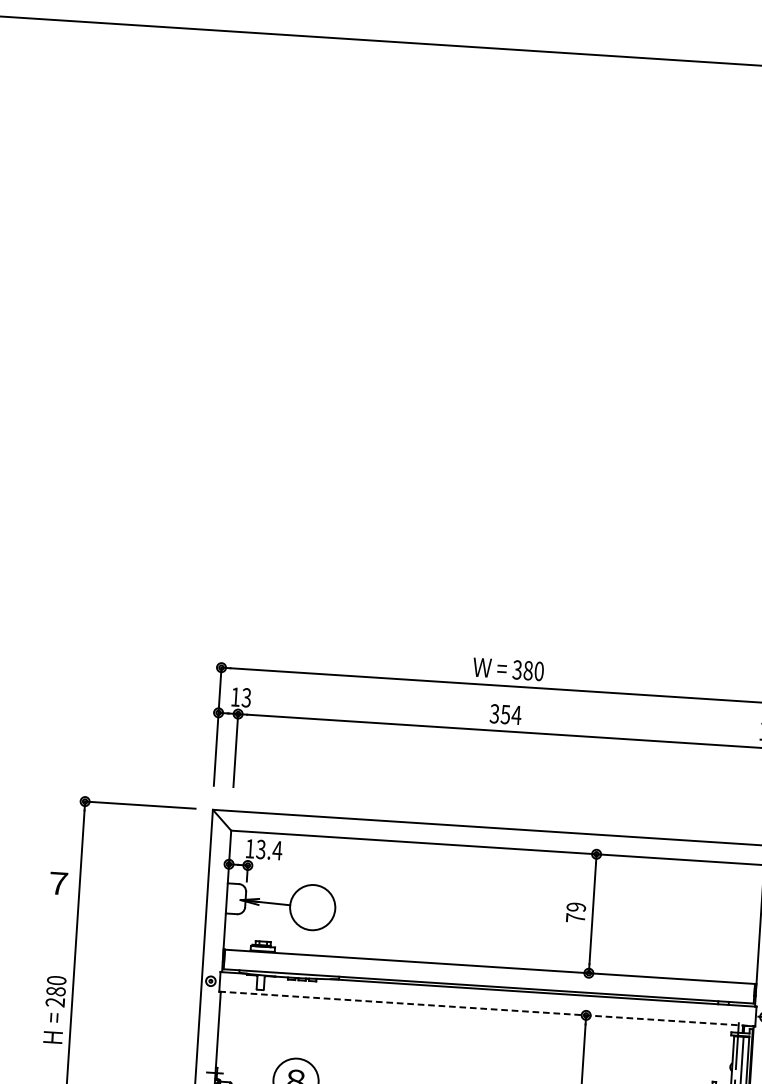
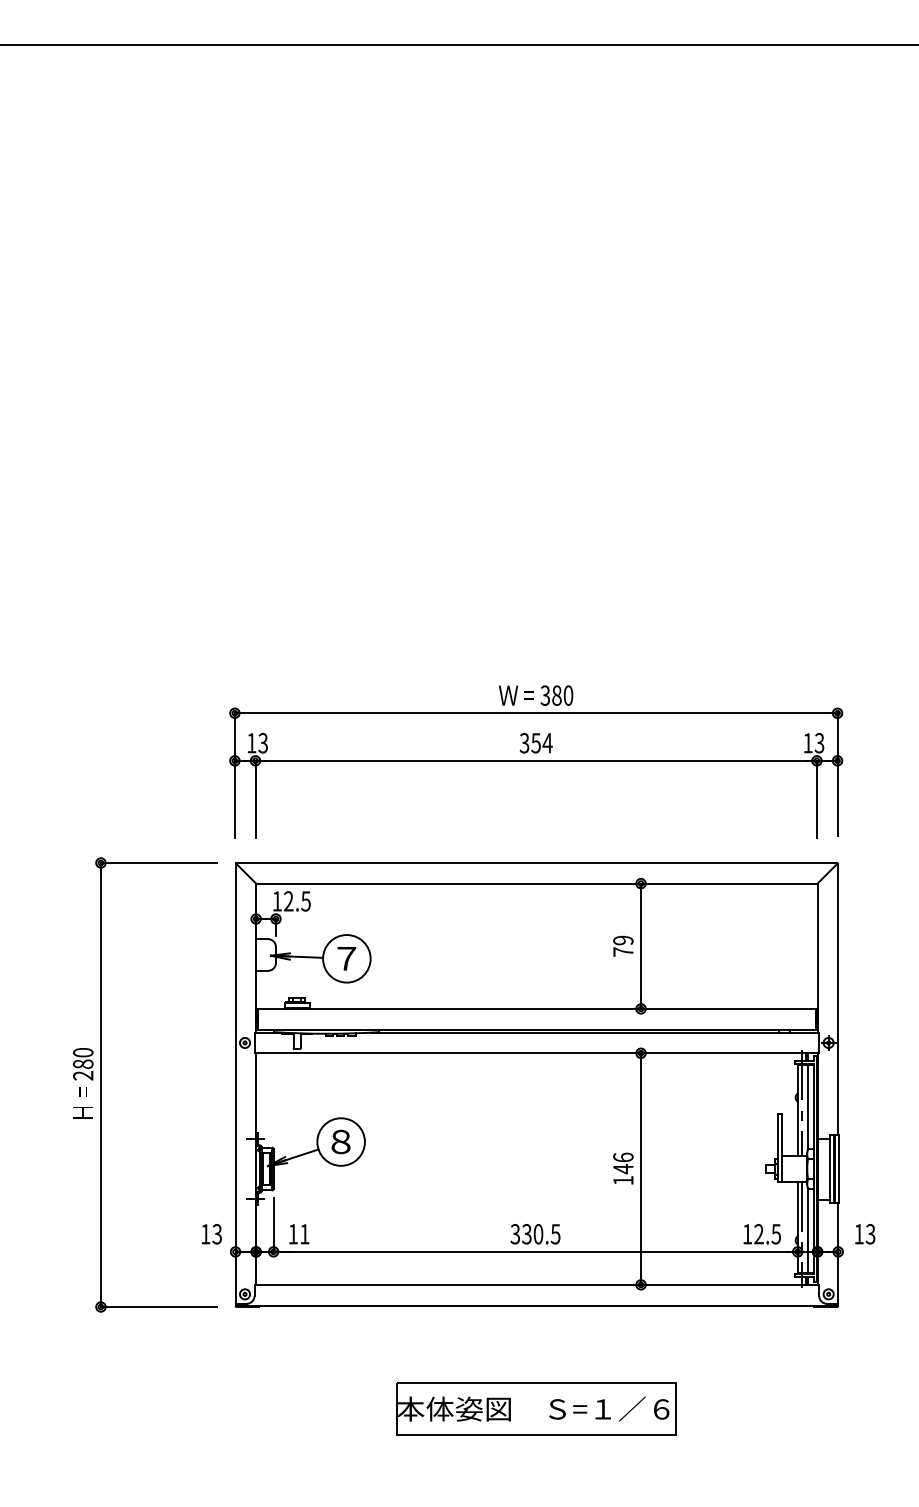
text: (269, 850) -> (297, 901), 13.4 -> 12.5
text: (58, 883) -> (346, 958), moved
line: (487, 1009) -> (537, 1053), dashed -> solid

